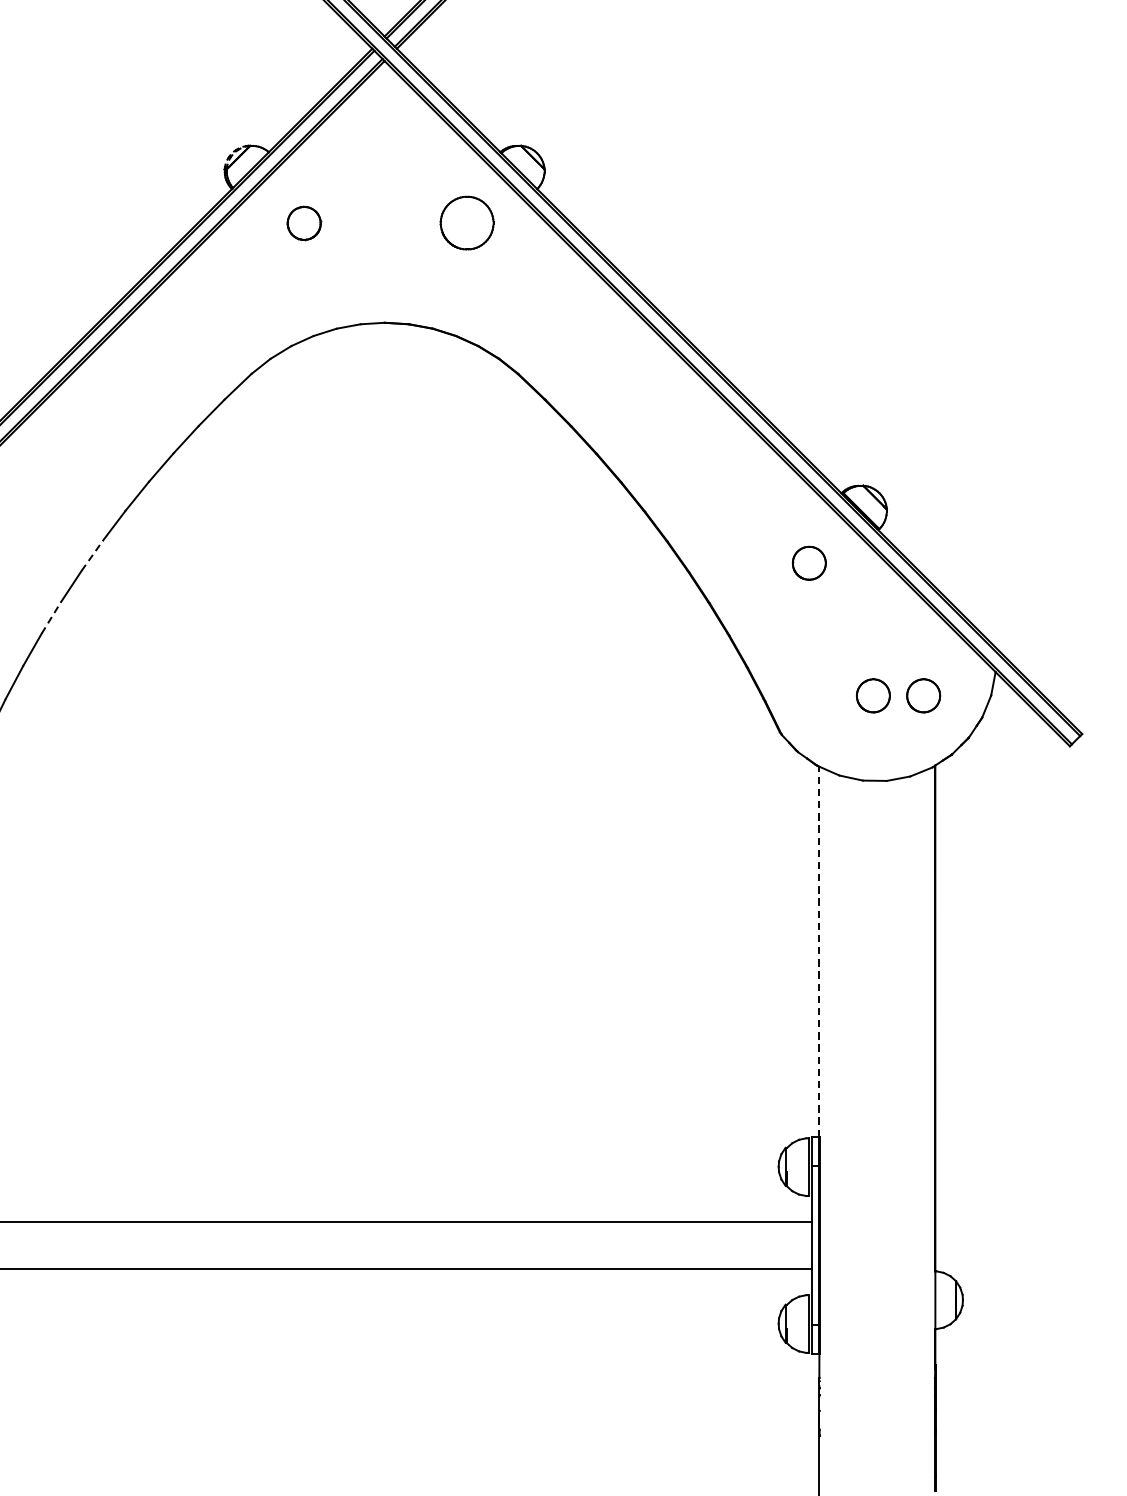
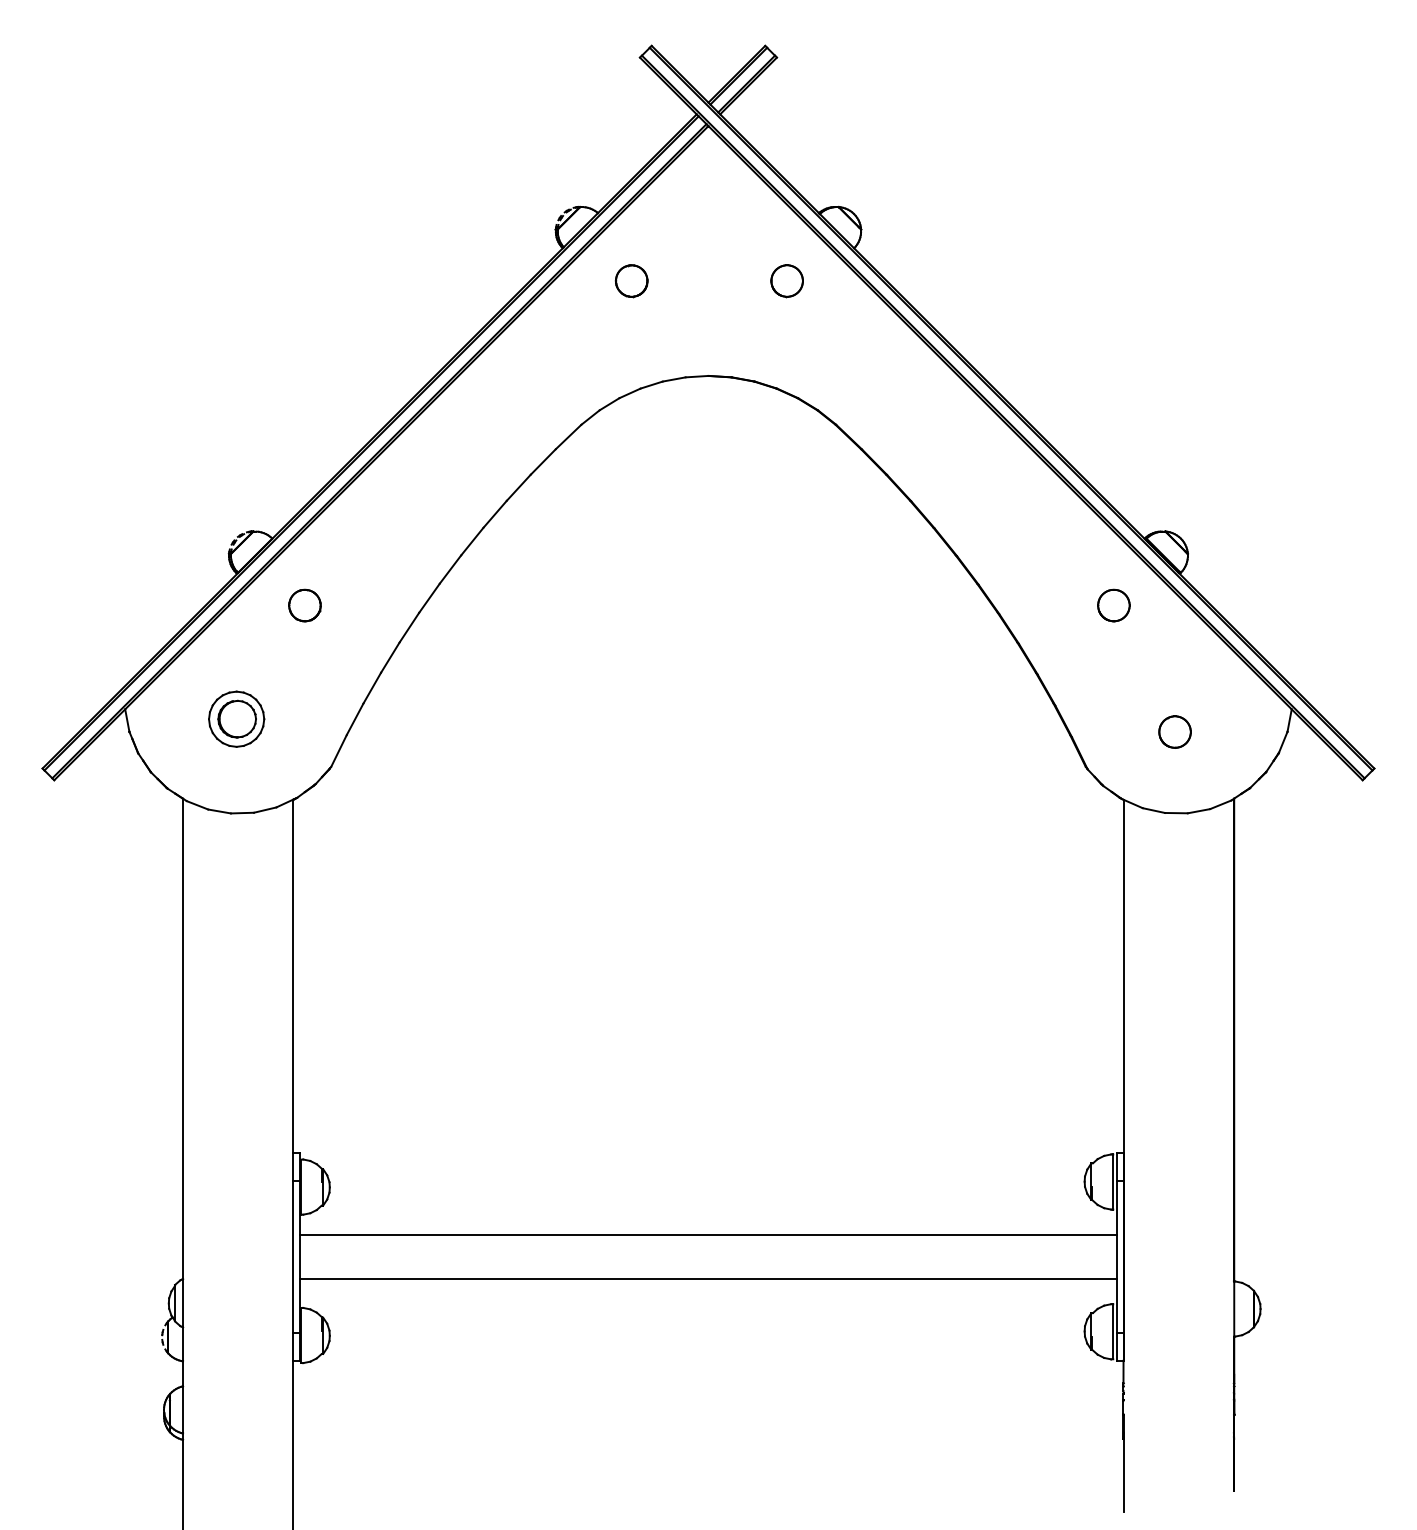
part: (466, 223) -> (786, 281), size x0.62
line: (92, 555) -> (429, 598), dashed -> solid
line: (51, 617) -> (390, 657), dashed -> solid
part: (923, 695) -> (1222, 731), removed
line: (819, 951) -> (1123, 976), dashed -> solid

